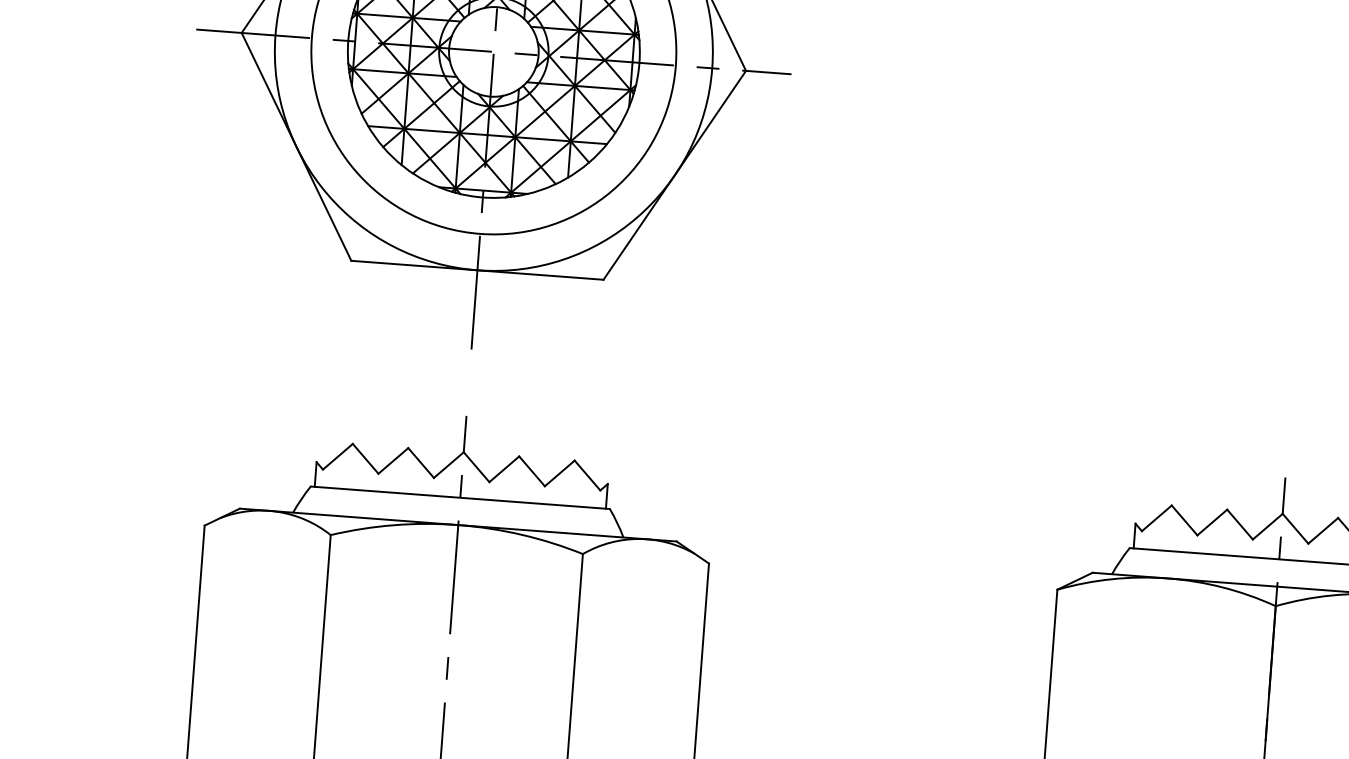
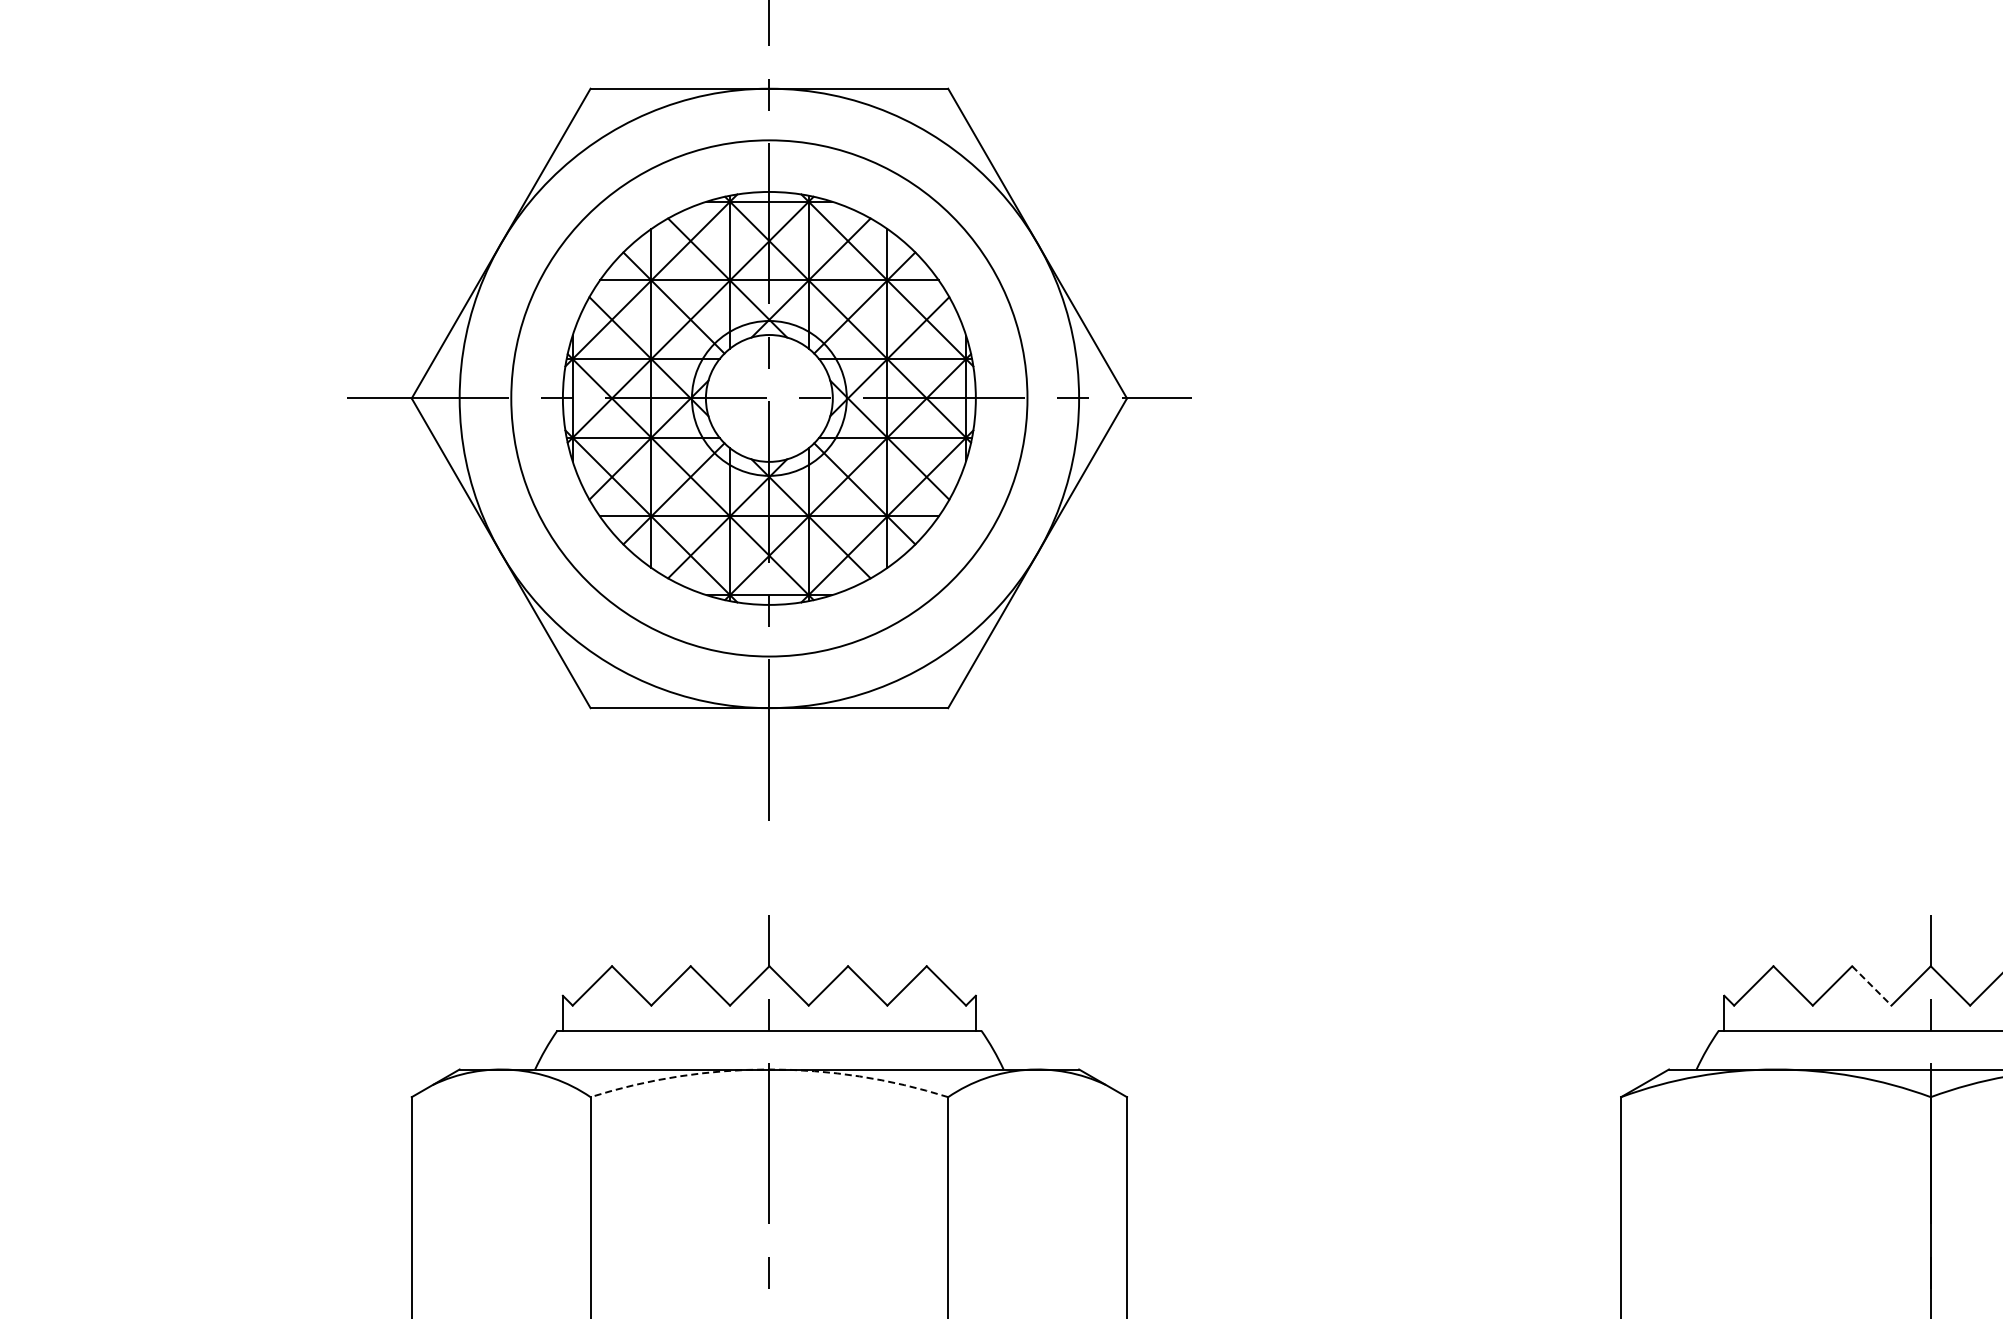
line: (1239, 524) -> (1871, 985), solid -> dashed
arc: (458, 525) -> (769, 1069), solid -> dashed

